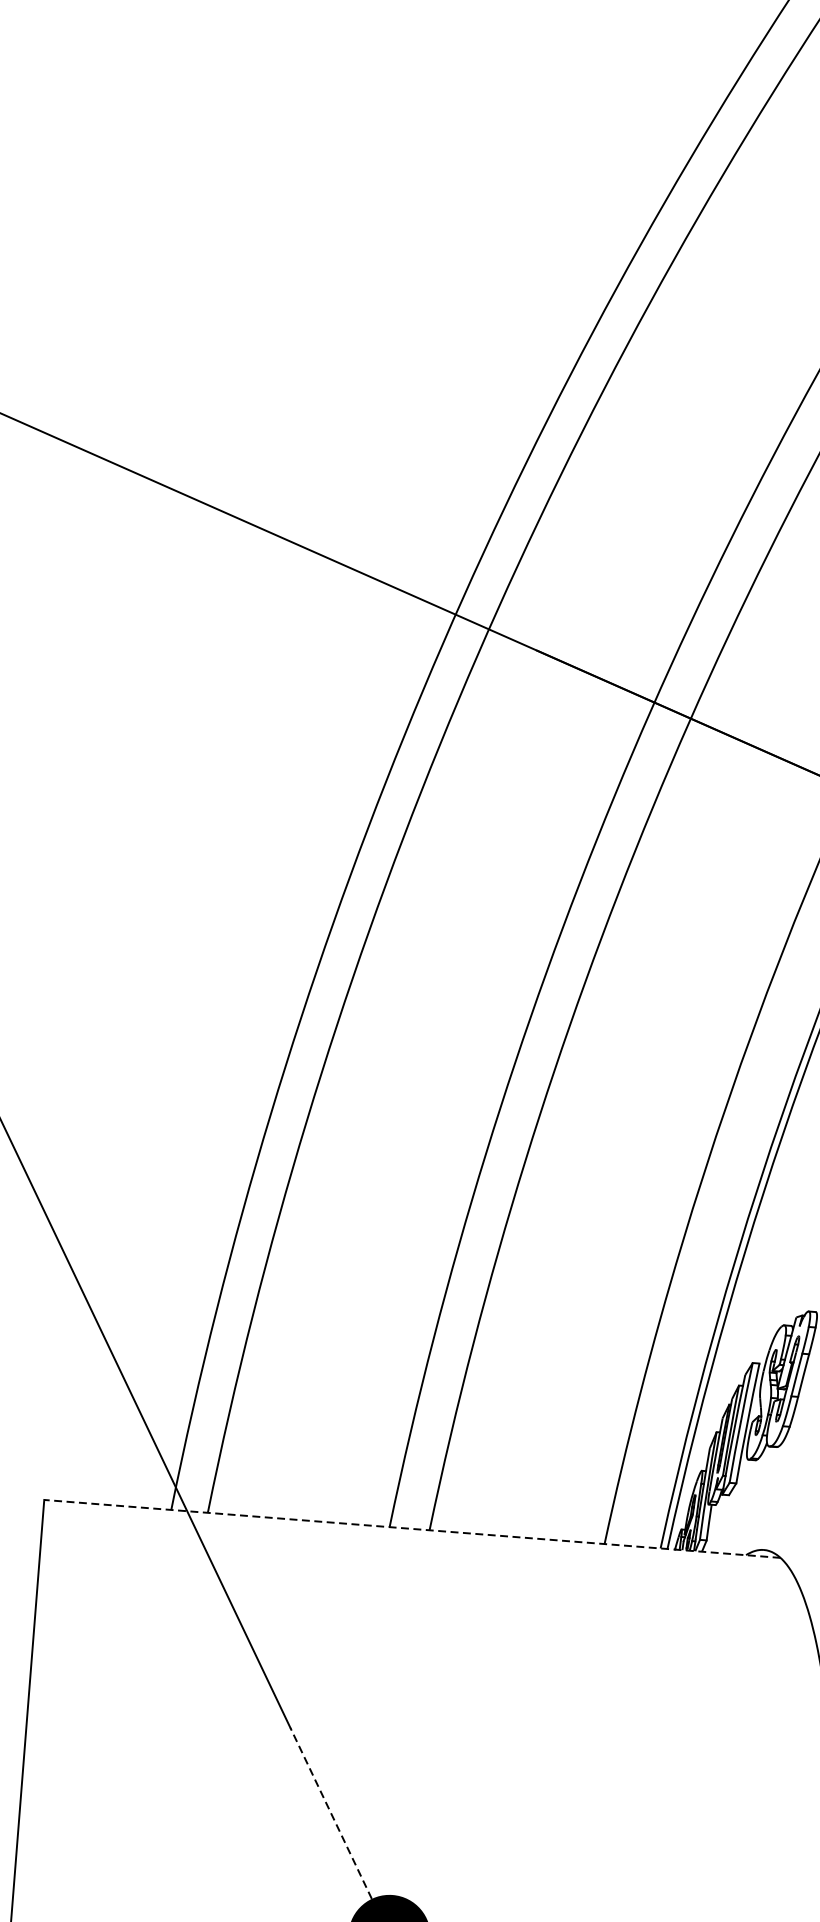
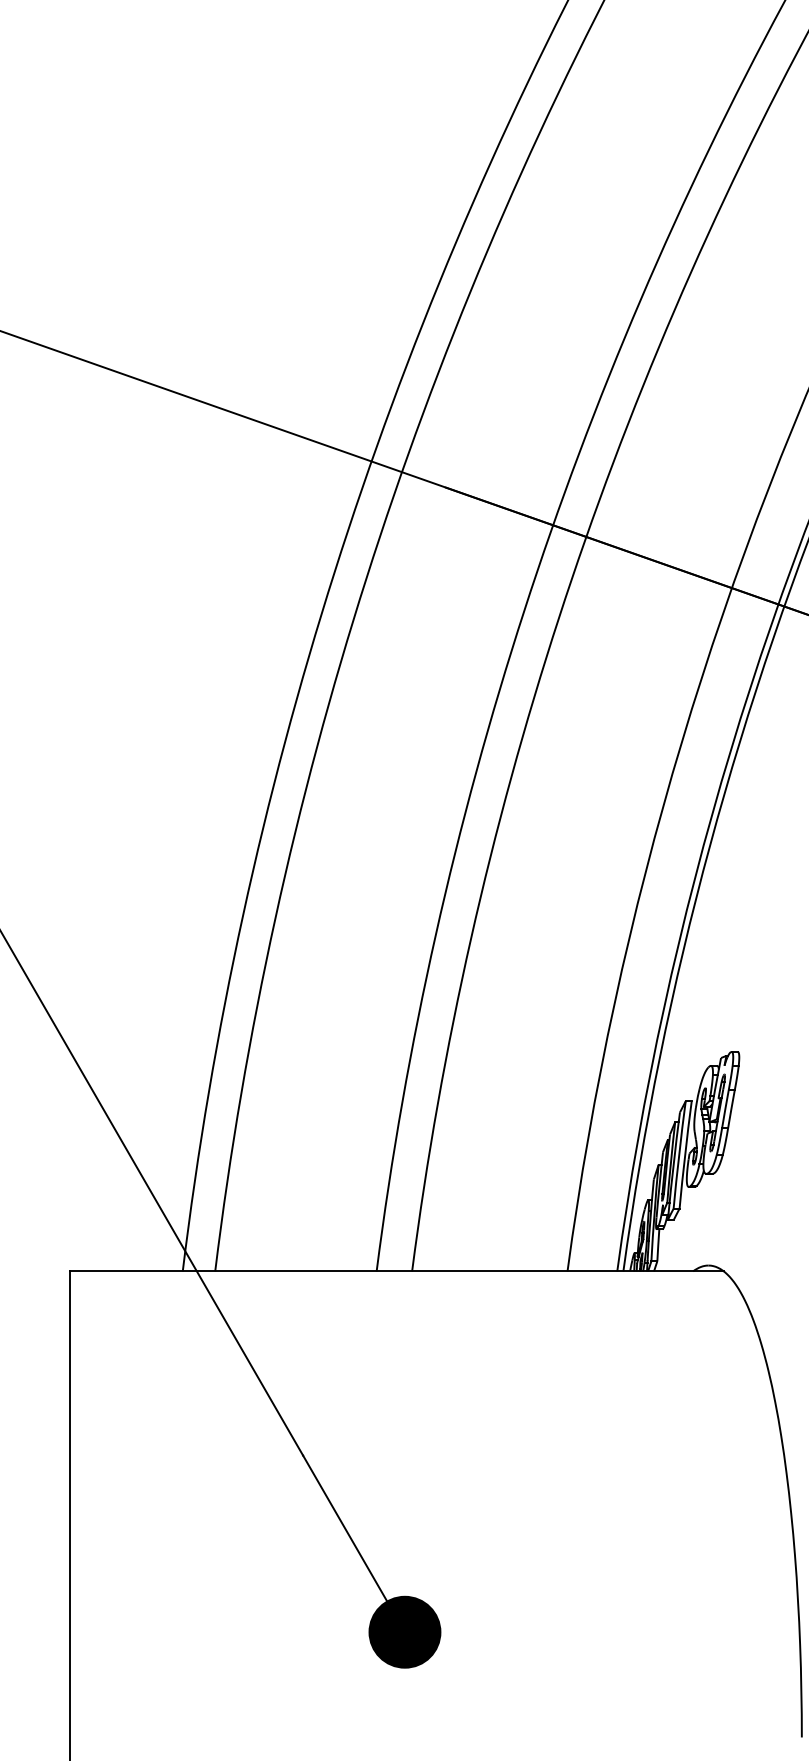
line: (411, 1529) -> (396, 1271), dashed -> solid
line: (330, 1813) -> (344, 1528), dashed -> solid

